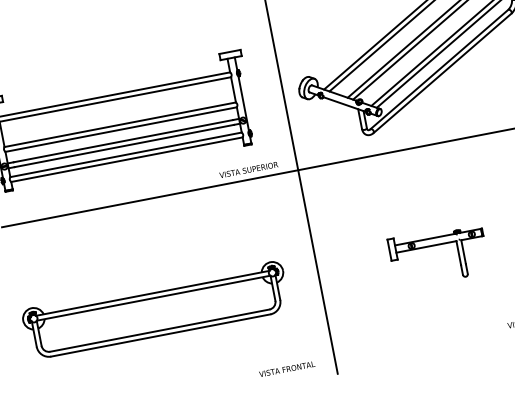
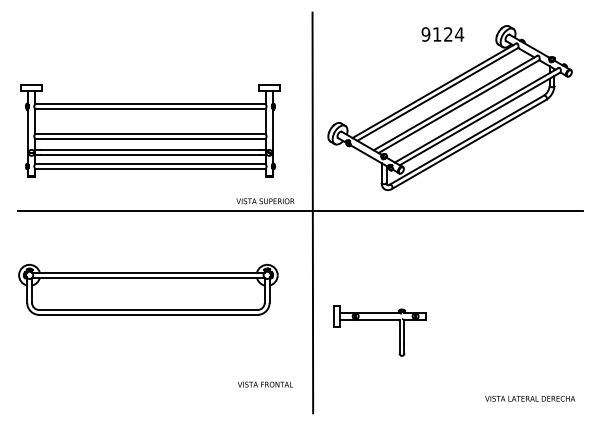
part: (436, 245) -> (379, 320), moved
part: (155, 309) -> (148, 289), moved
text: (287, 369) -> (265, 384), moved

